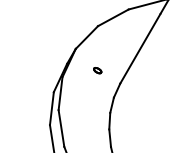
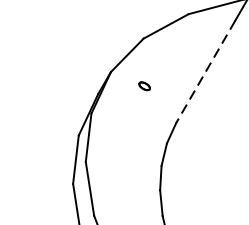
line: (140, 49) -> (205, 72), solid -> dashed
part: (97, 70) -> (144, 86), moved

